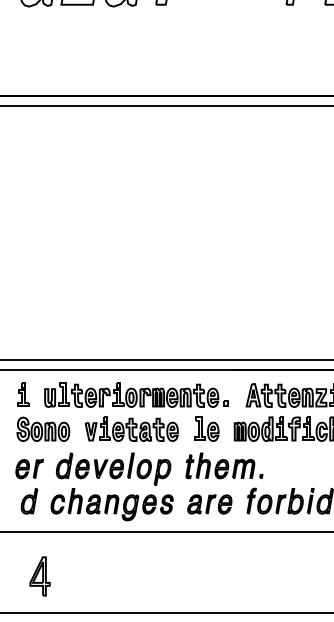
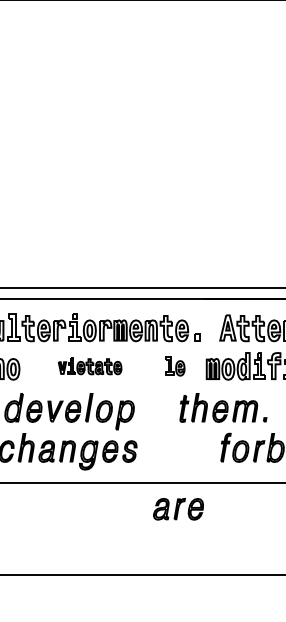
part: (131, 428) -> (89, 365), size x0.6
part: (206, 428) -> (174, 365), size x0.7
part: (224, 465) -> (223, 407), moved
part: (209, 504) -> (178, 509), moved

